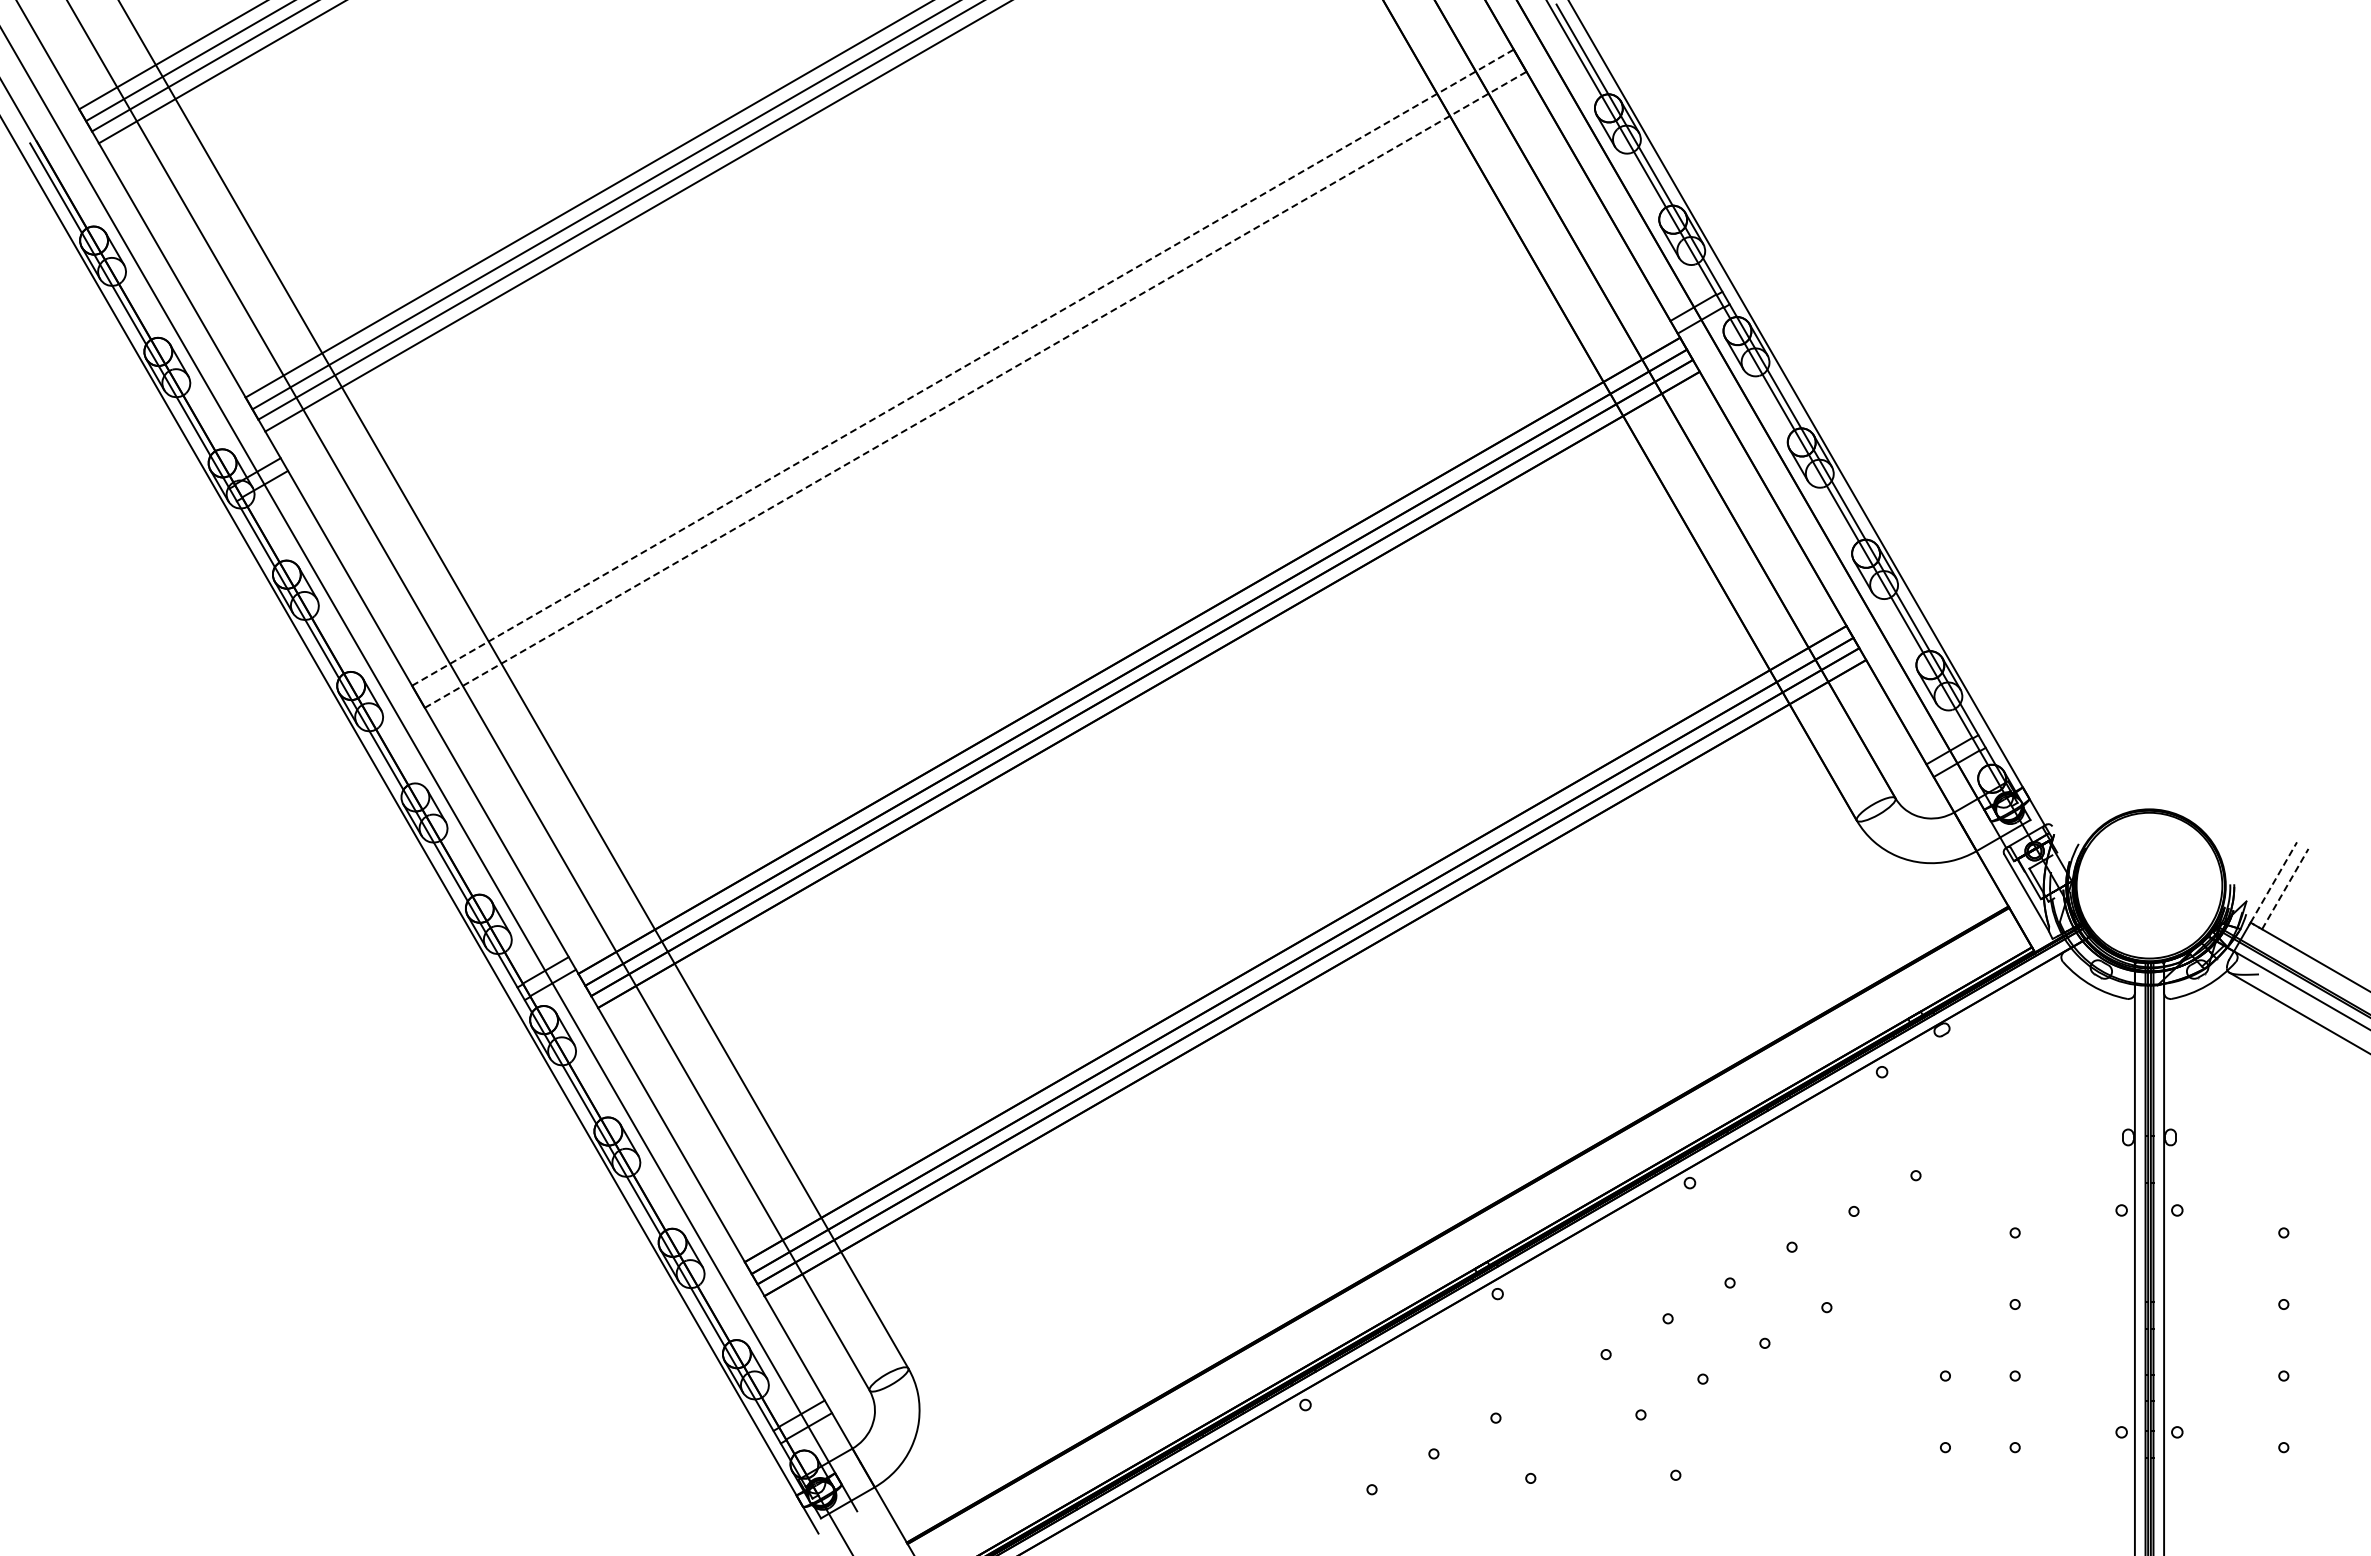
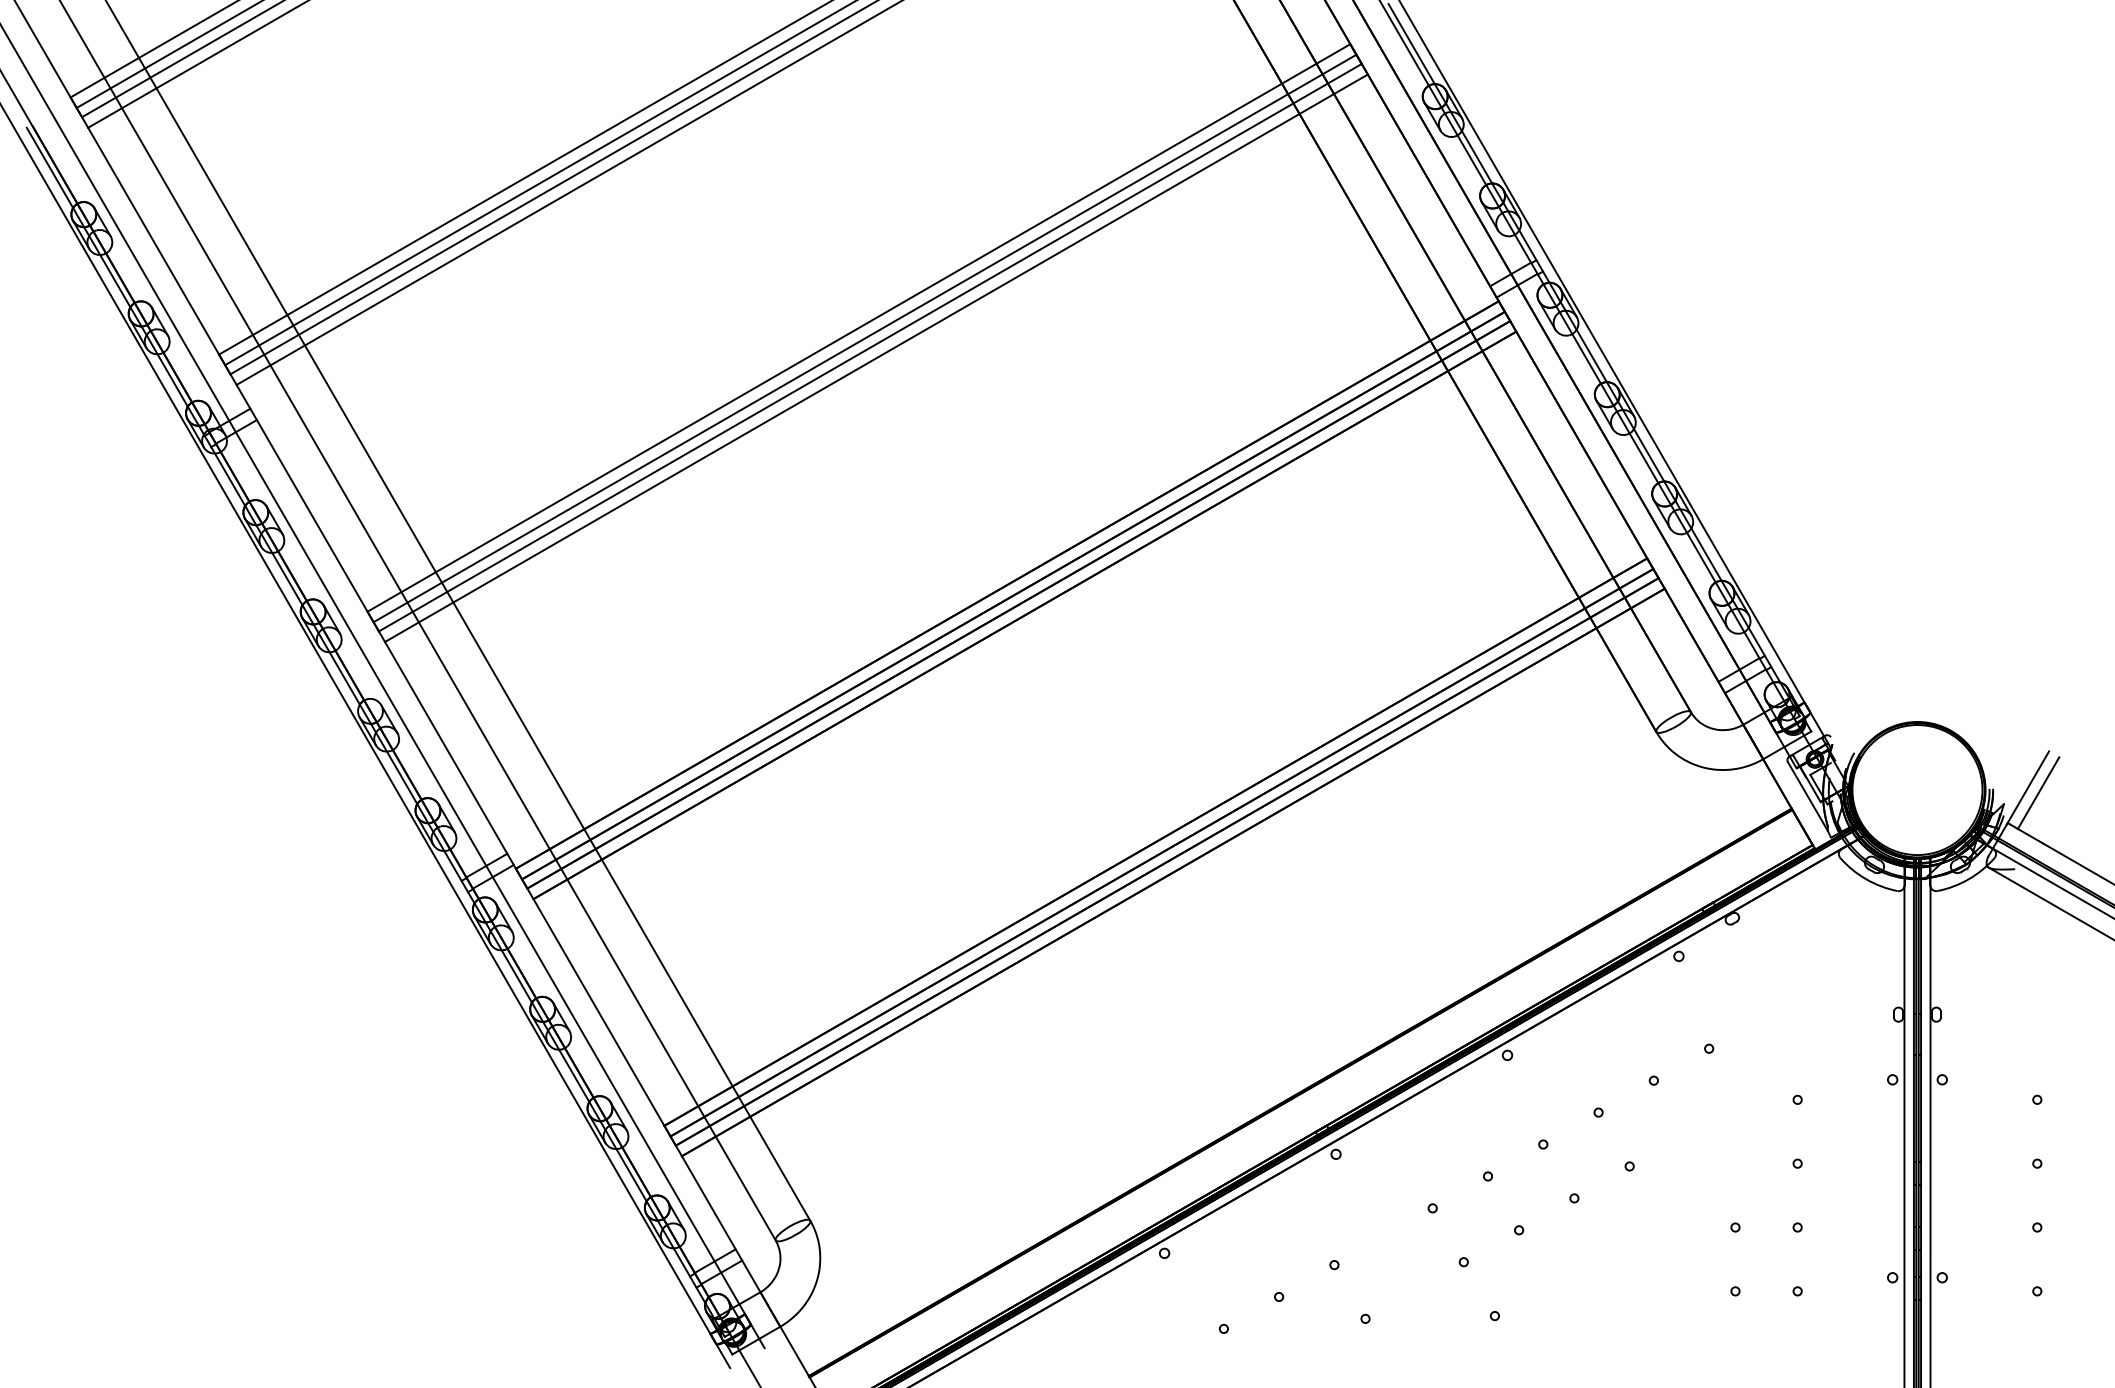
line: (962, 367) -> (858, 327), dashed -> solid
line: (969, 379) -> (864, 338), added
line: (976, 389) -> (871, 347), dashed -> solid
line: (982, 401) -> (876, 358), added
line: (2274, 882) -> (2028, 787), dashed -> solid
line: (2285, 888) -> (2038, 792), dashed -> solid

